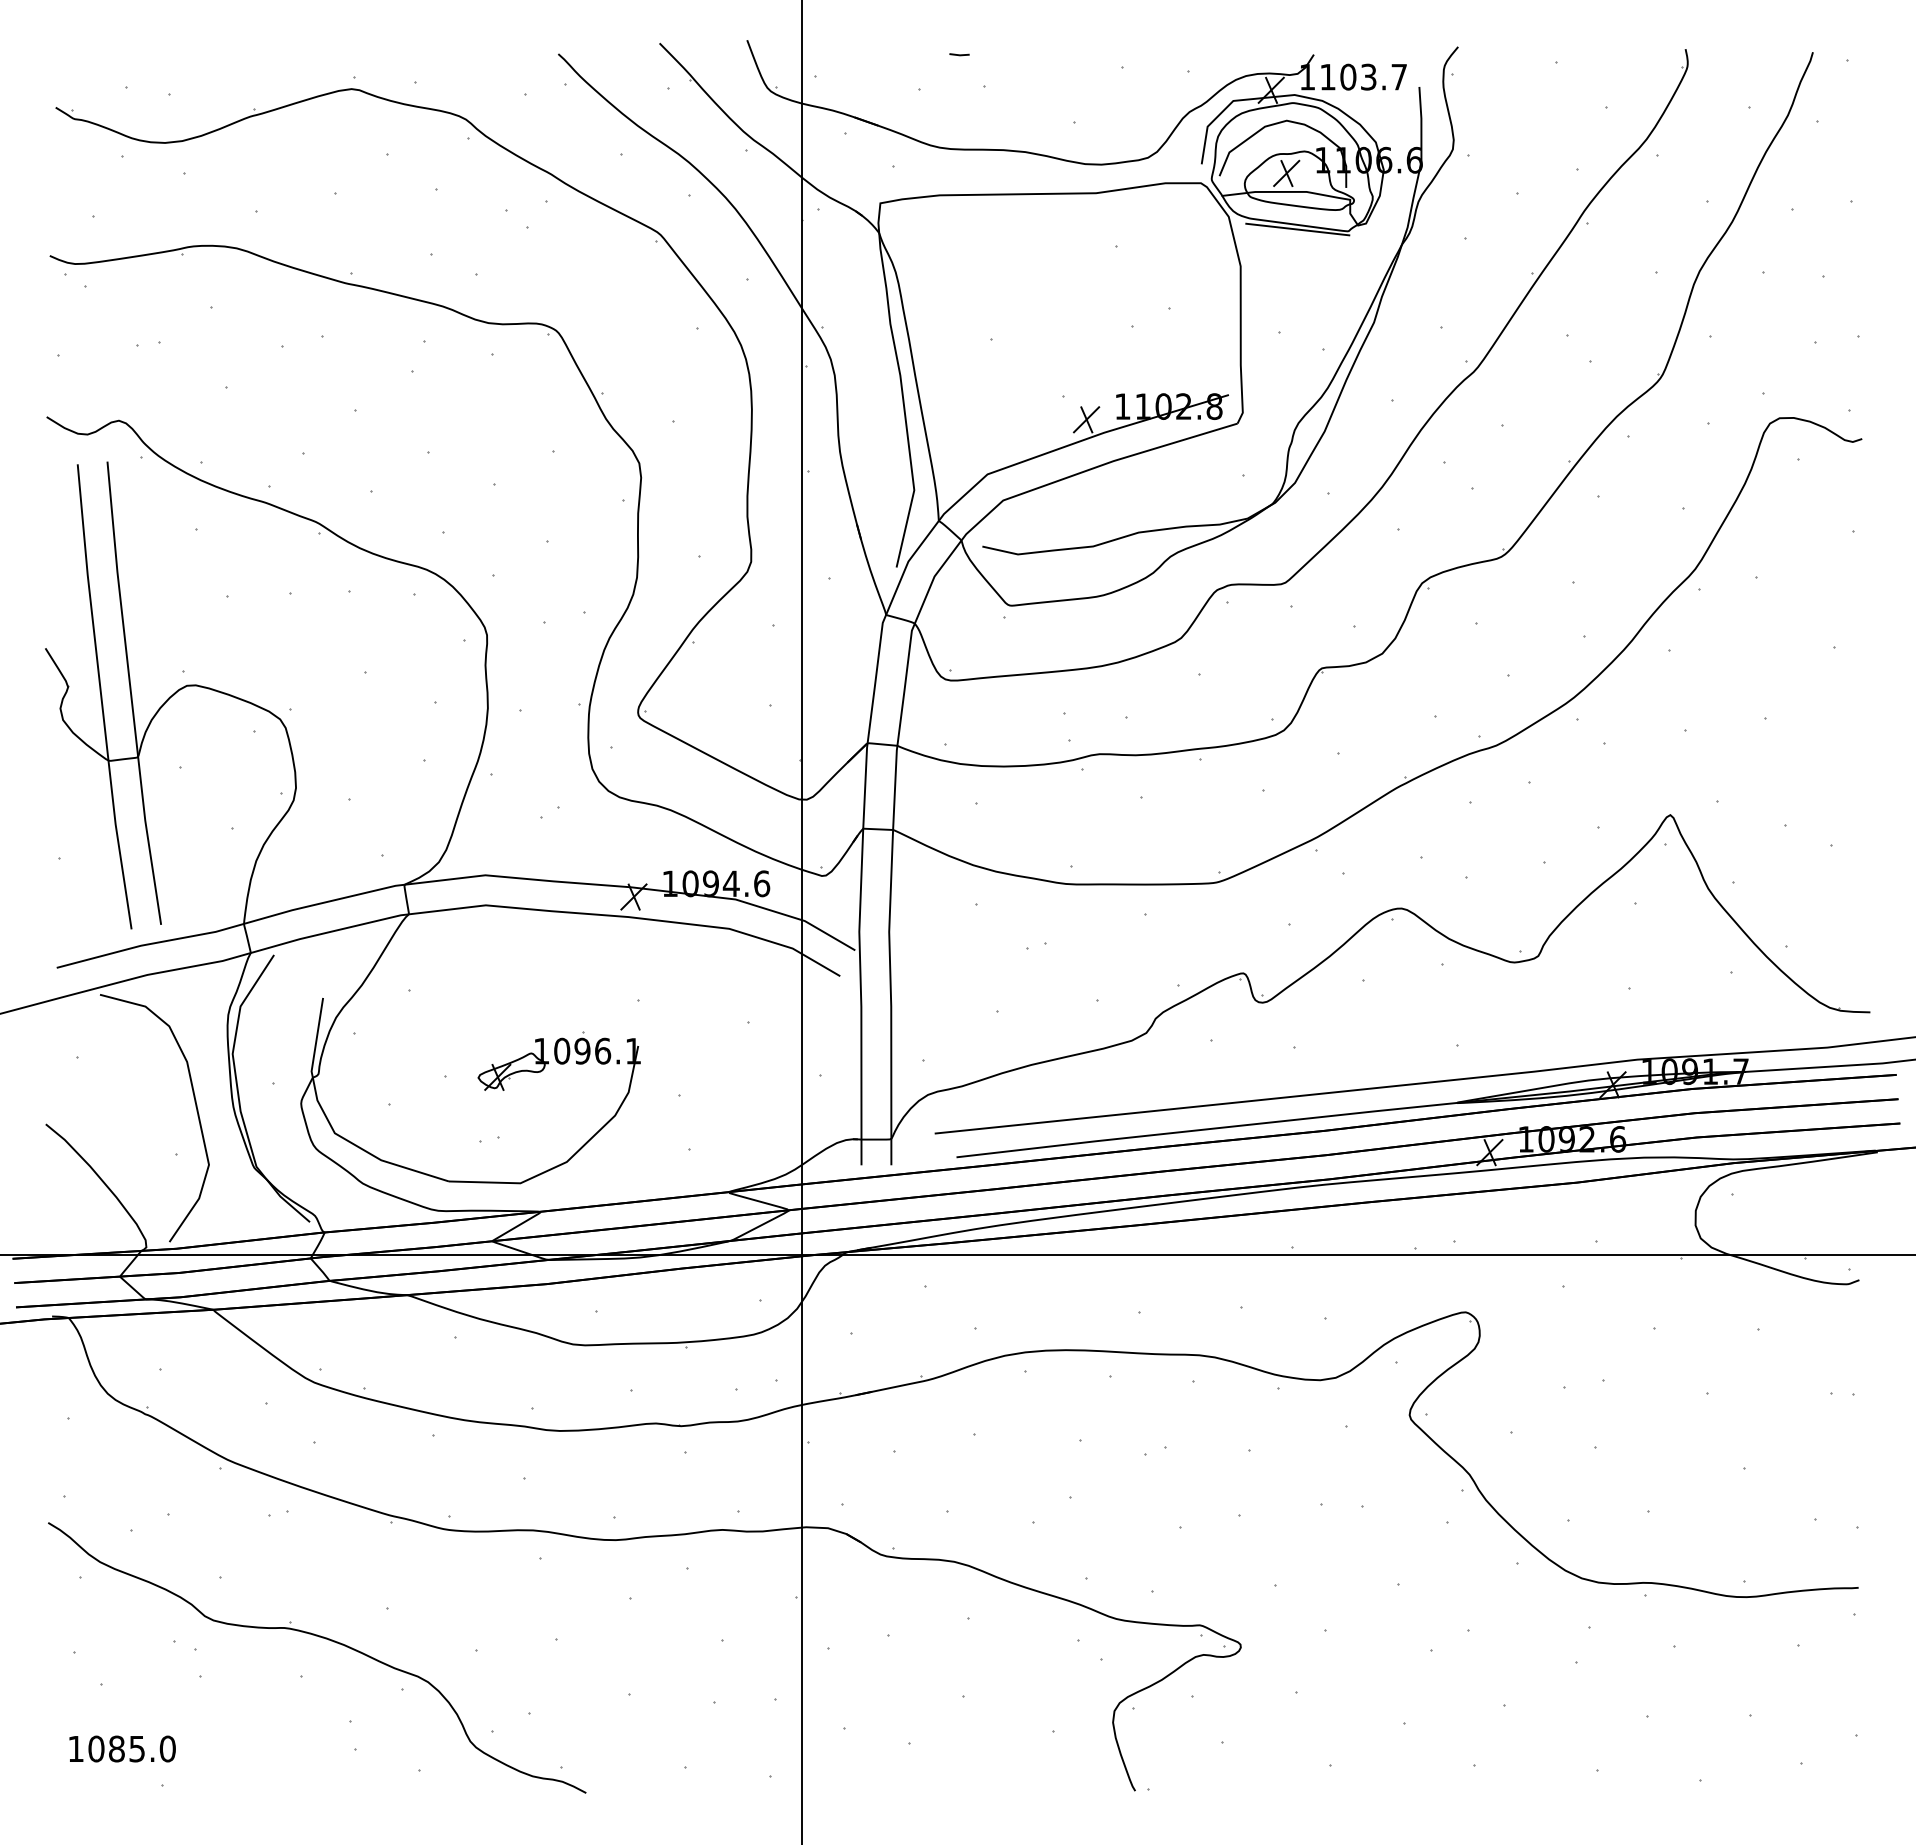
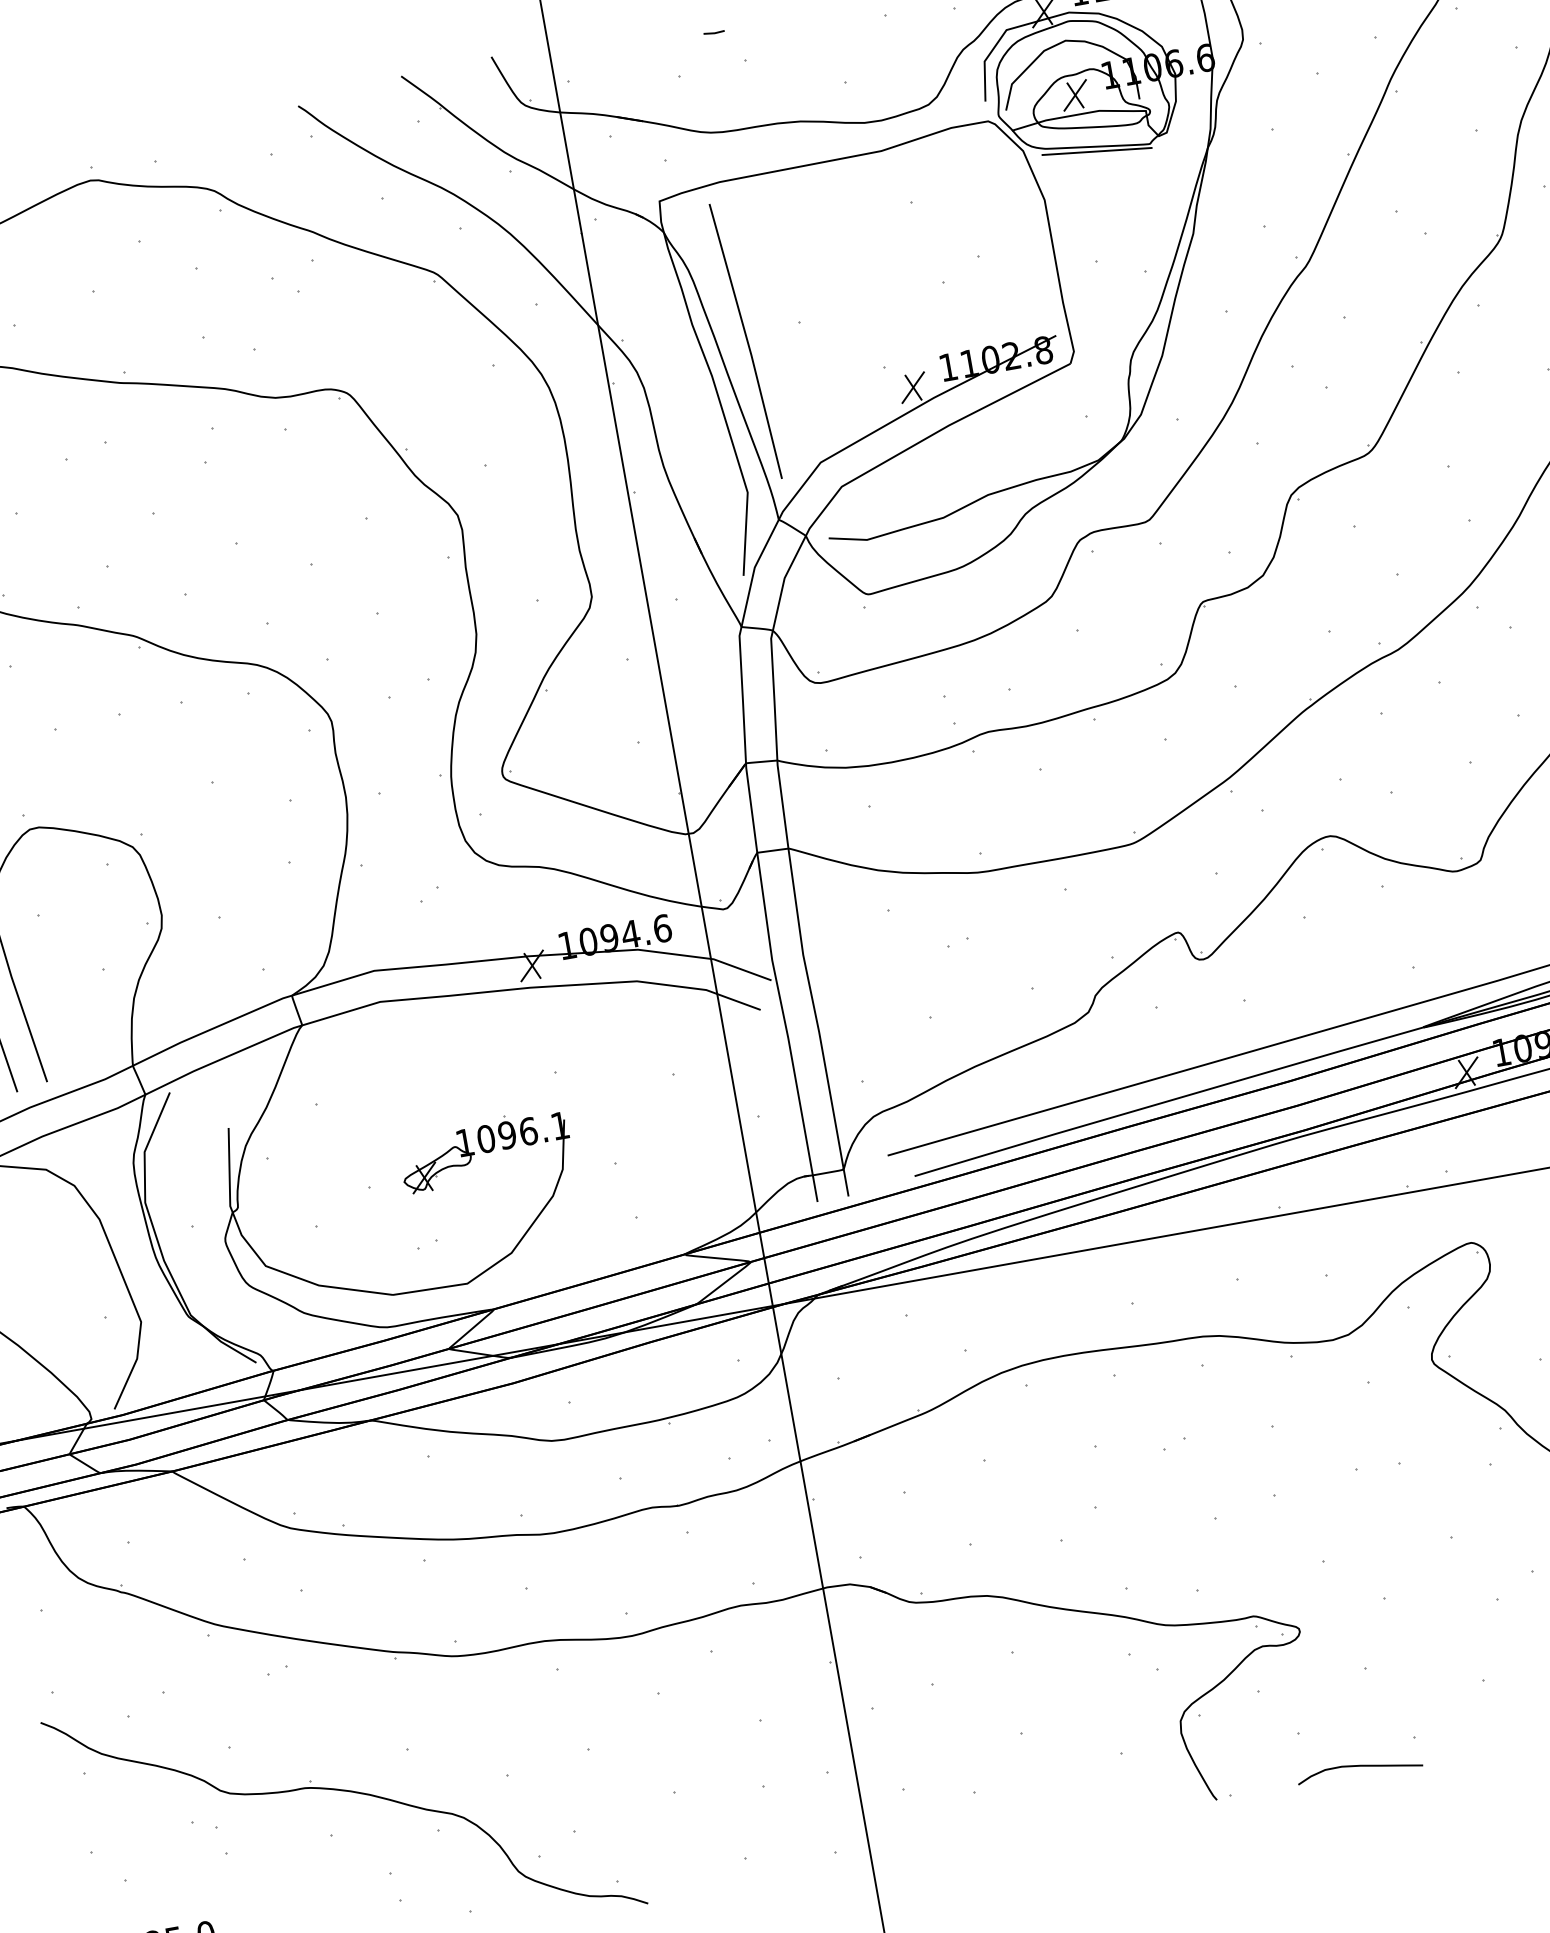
line: (938, 348) -> (746, 341), added
curve: (1273, 1783) -> (1358, 1766), added

